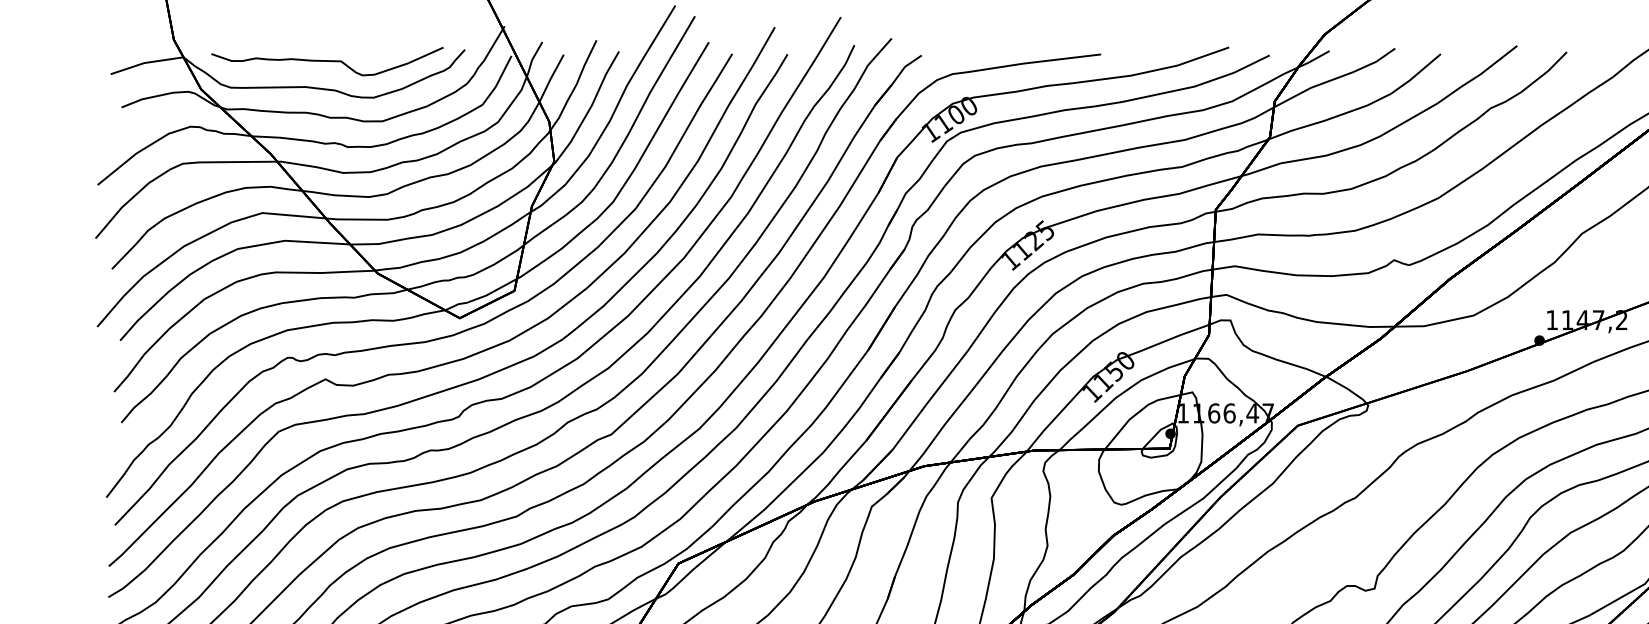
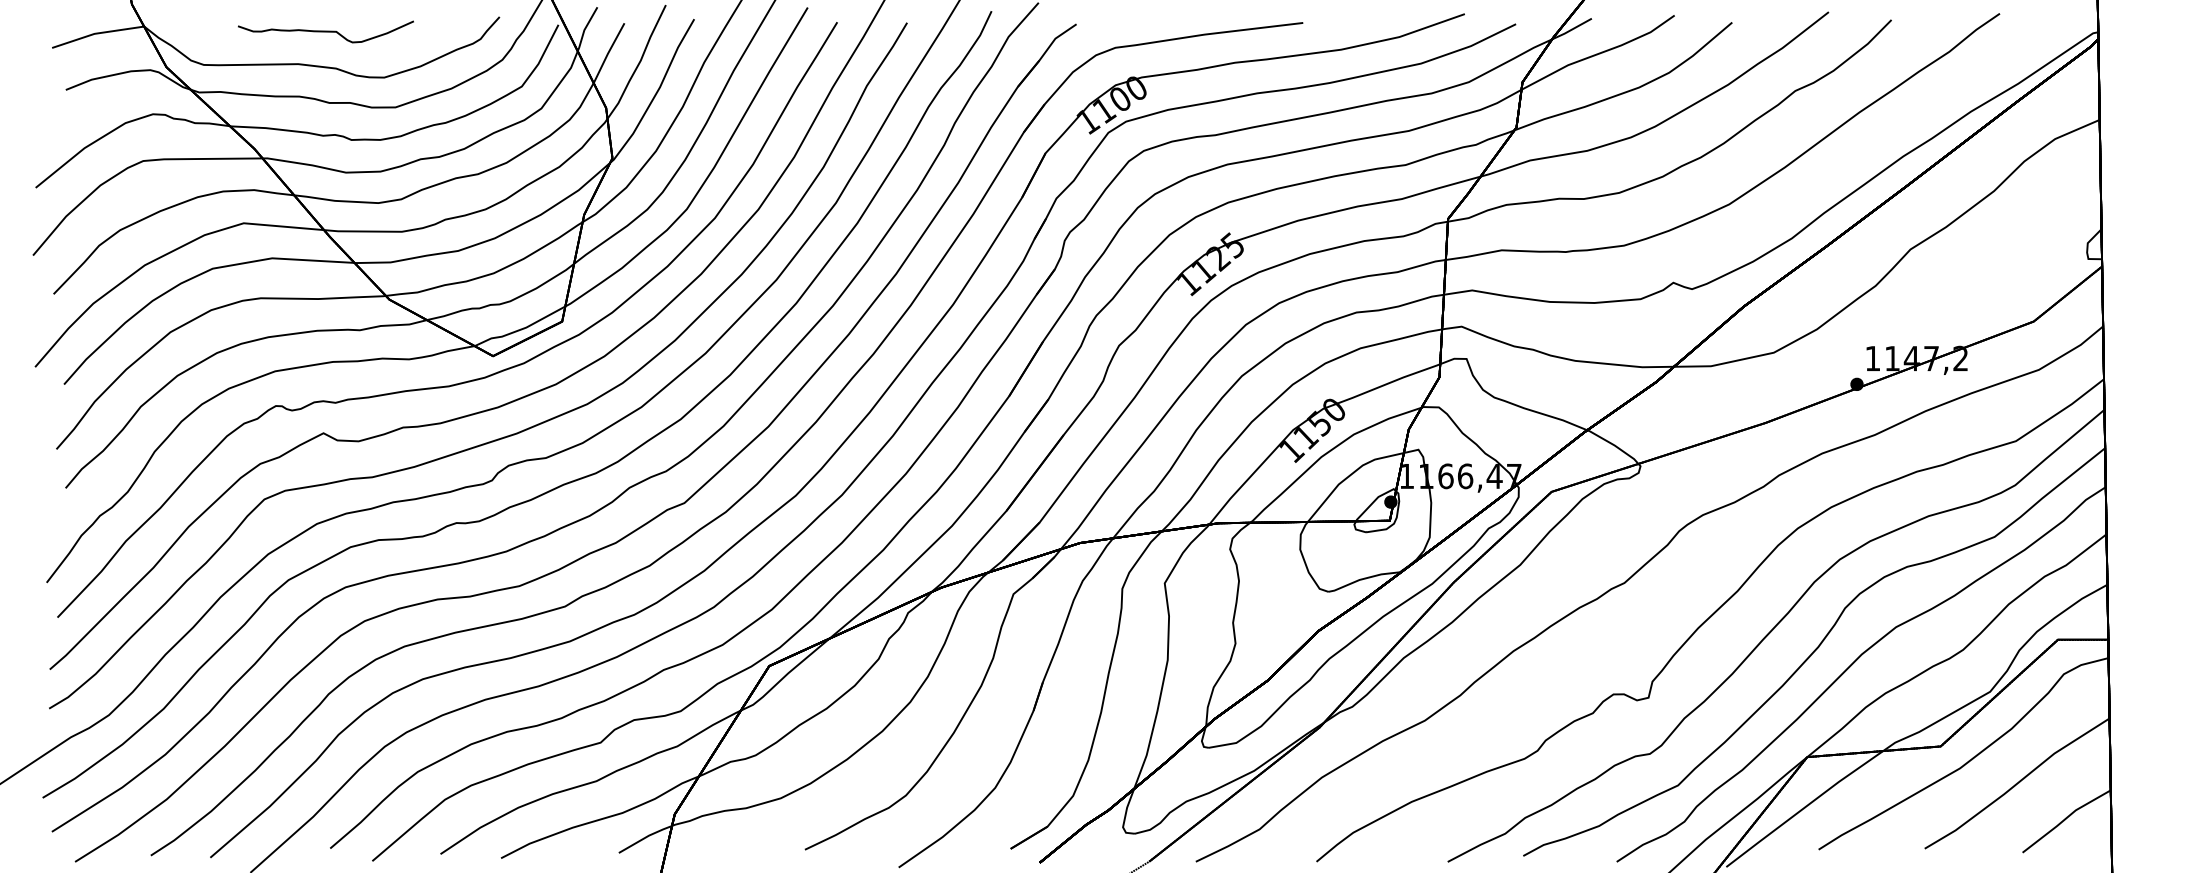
part: (327, 61) -> (325, 31), size x0.6

